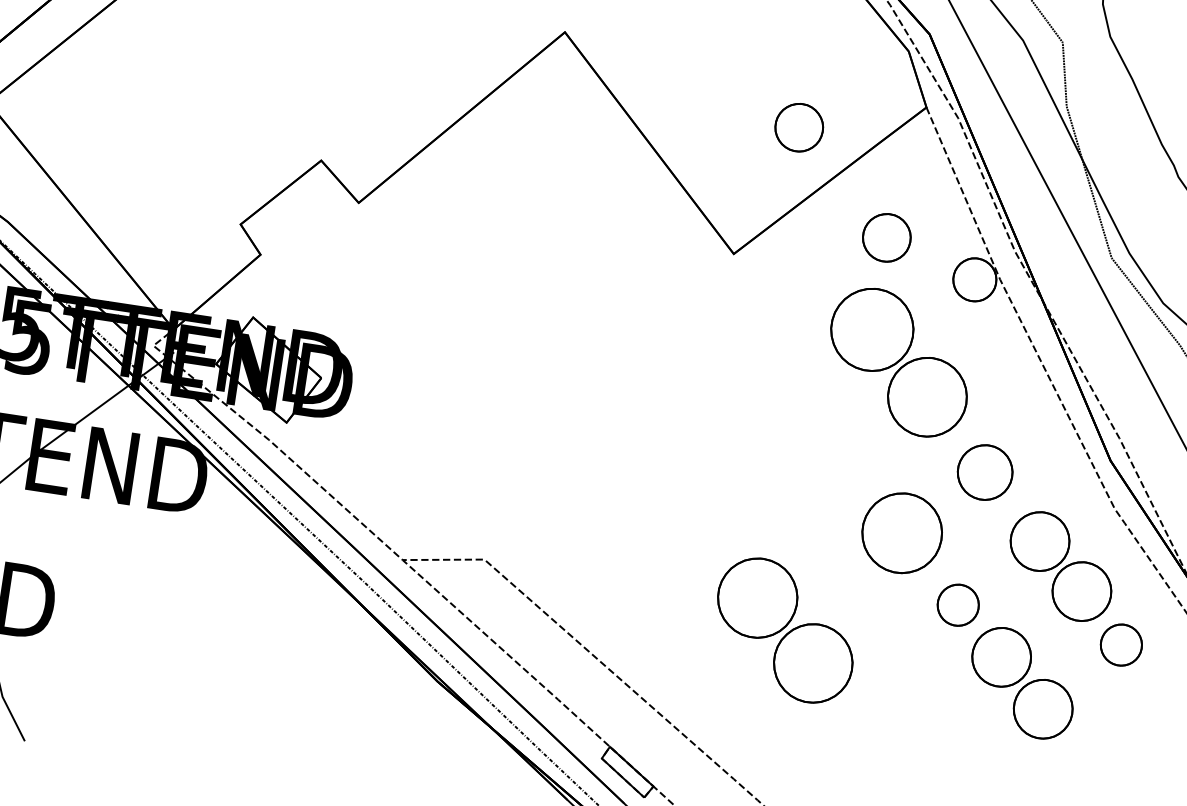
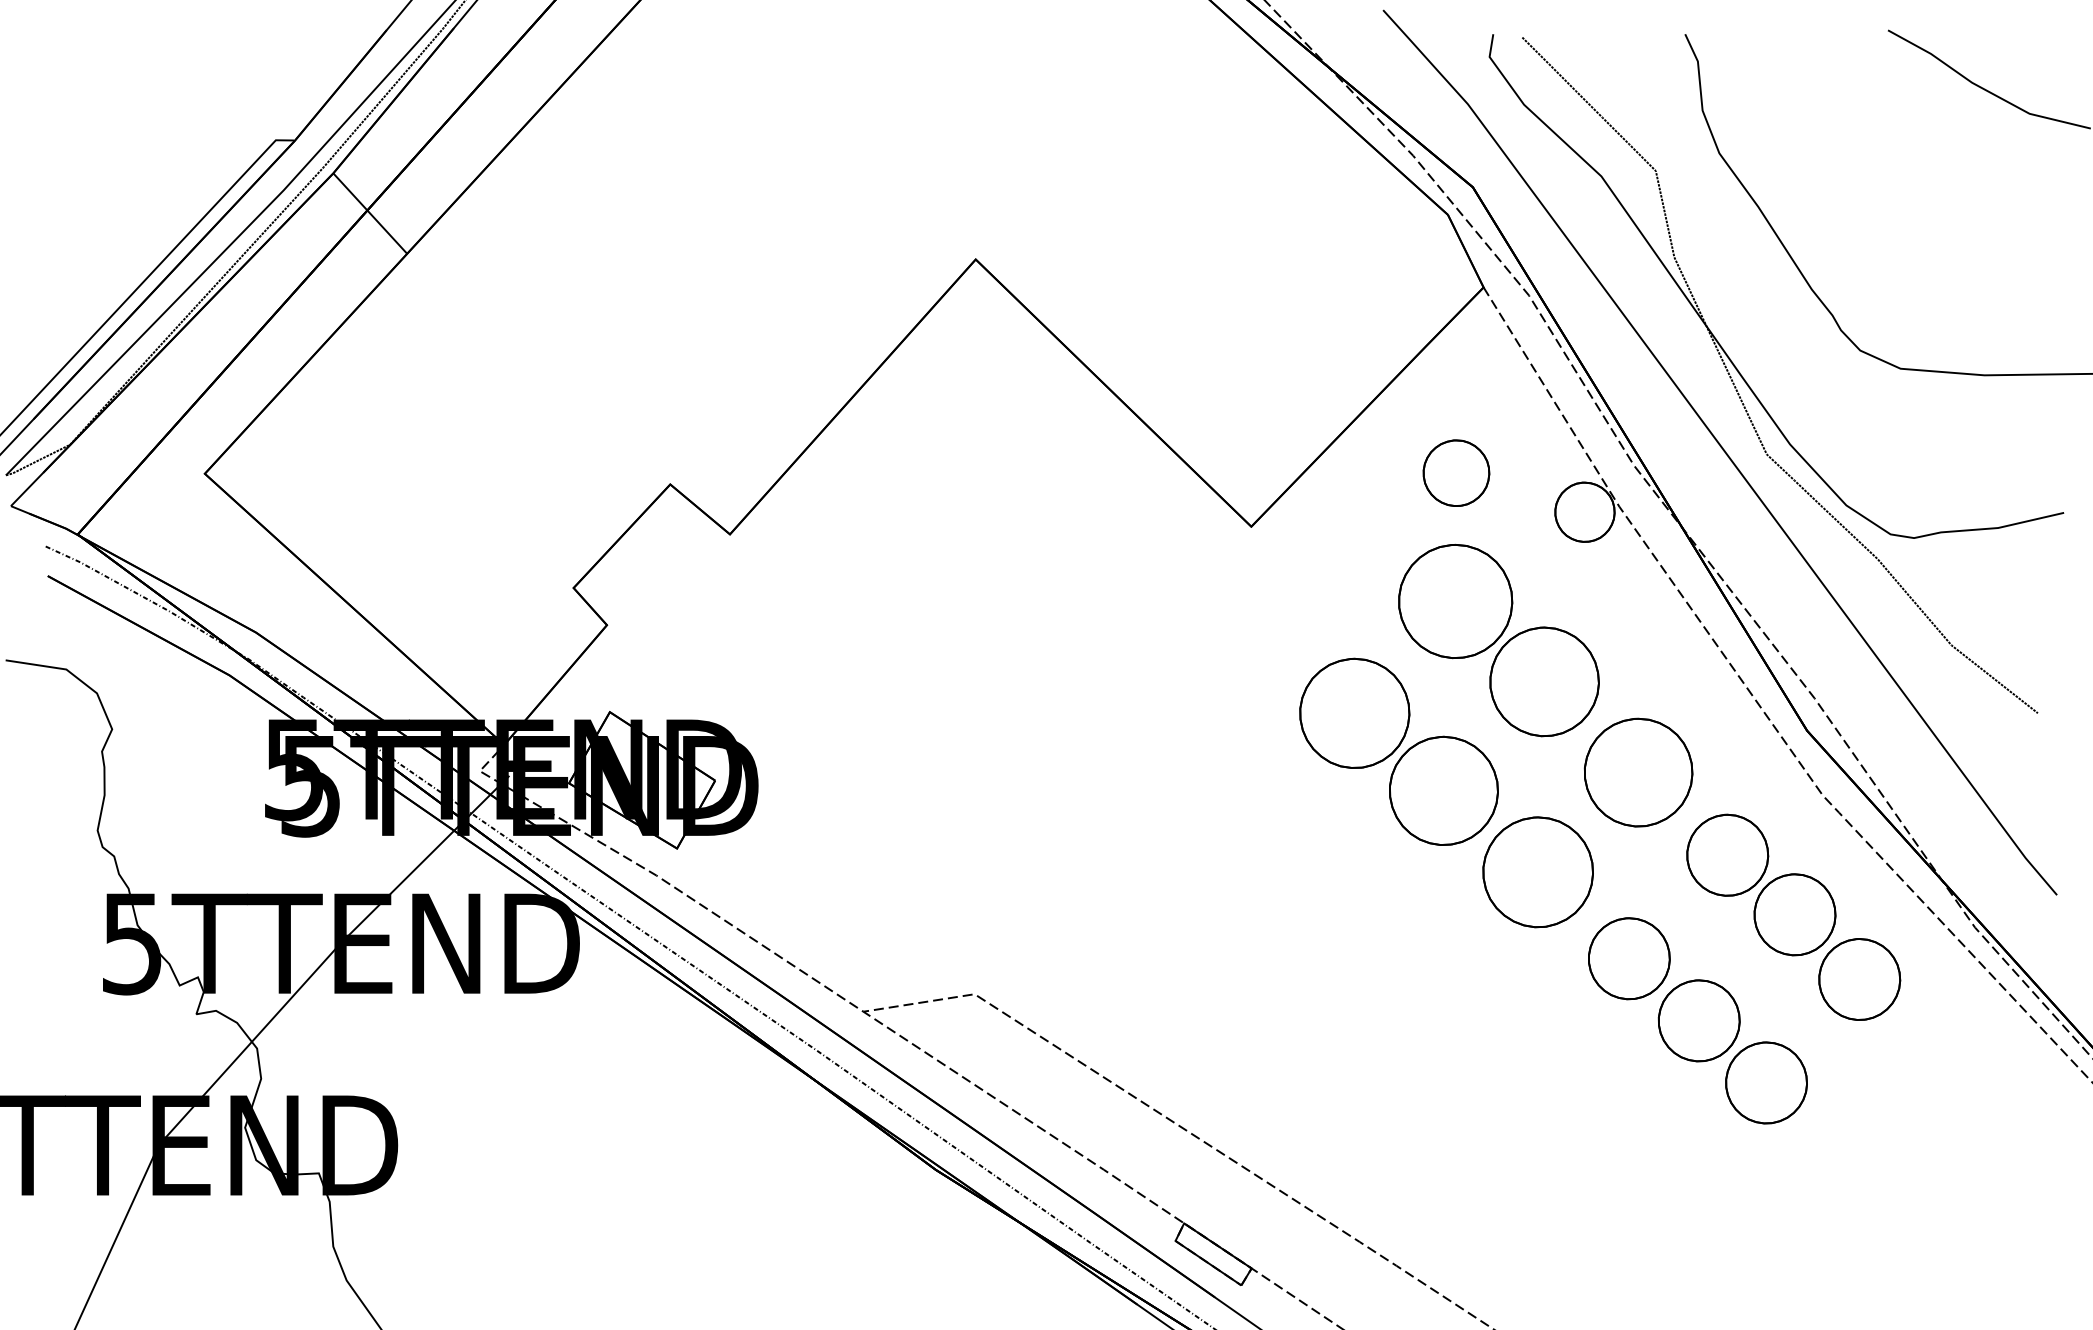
part: (799, 127) -> (1314, 340), removed
part: (985, 472) -> (1638, 772), size x1.43
part: (958, 605) -> (1629, 958), size x1.43
part: (784, 630) -> (1398, 751), moved
part: (1121, 645) -> (1859, 979), size x1.43

